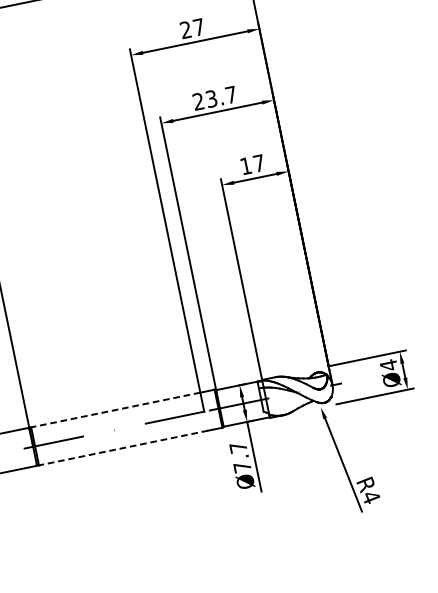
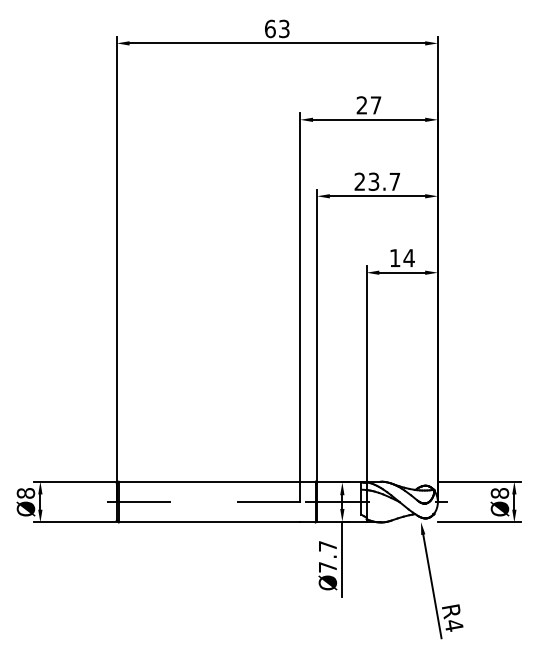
text: (258, 162) -> (408, 257), 17 -> 14
text: (388, 365) -> (499, 493), Ø4 -> Ø8
line: (115, 409) -> (209, 481), dashed -> solid
line: (123, 448) -> (209, 522), dashed -> solid

